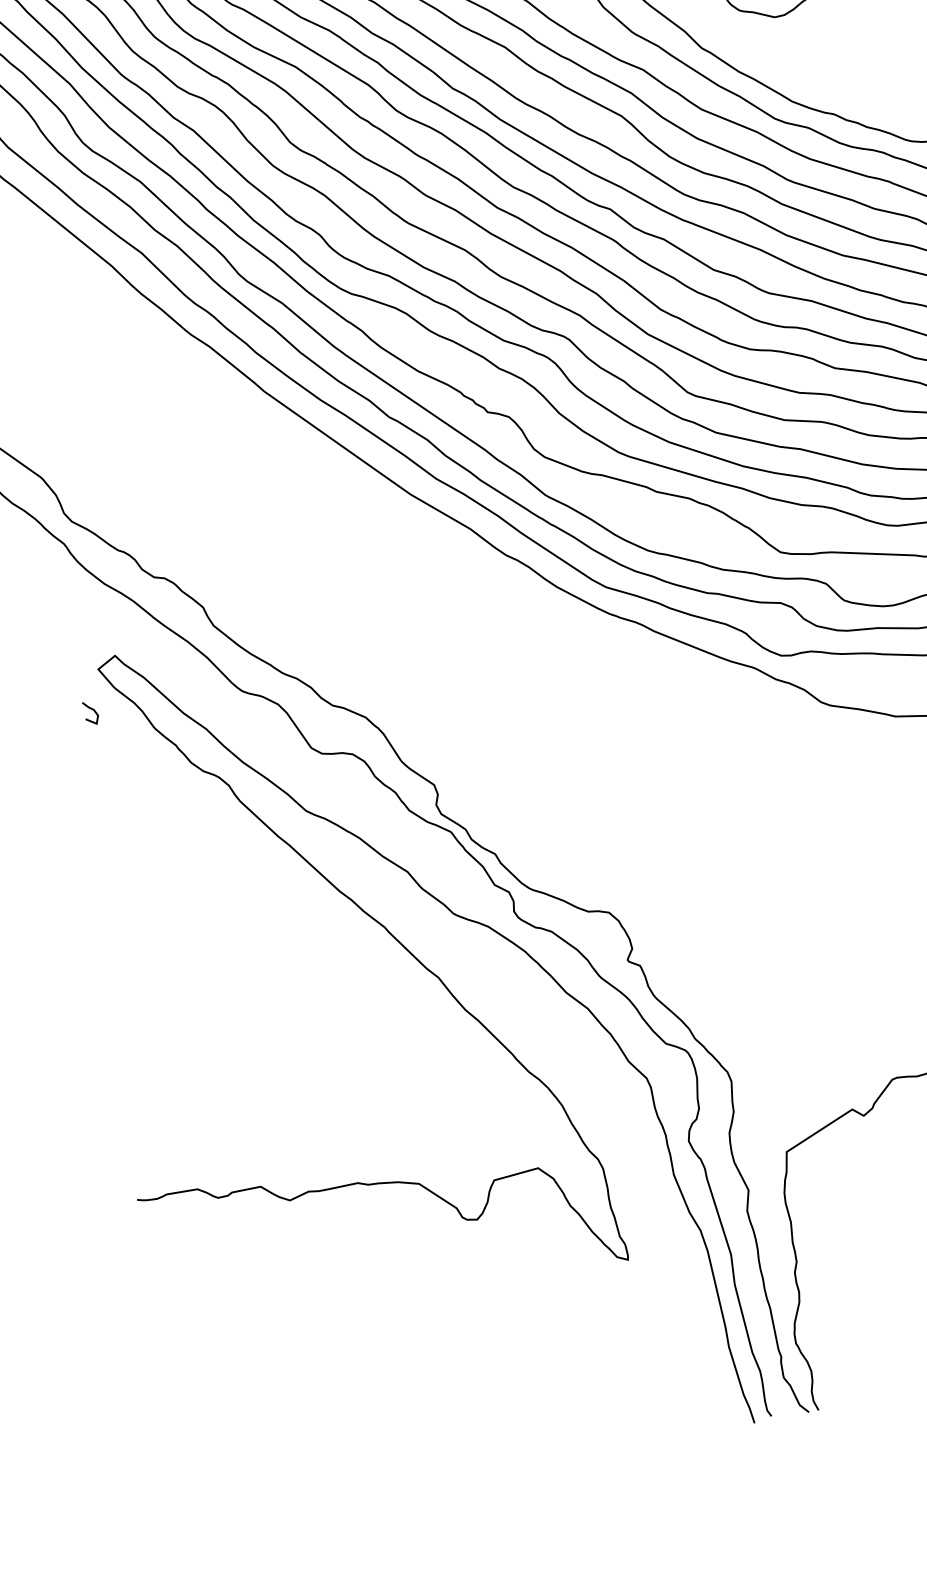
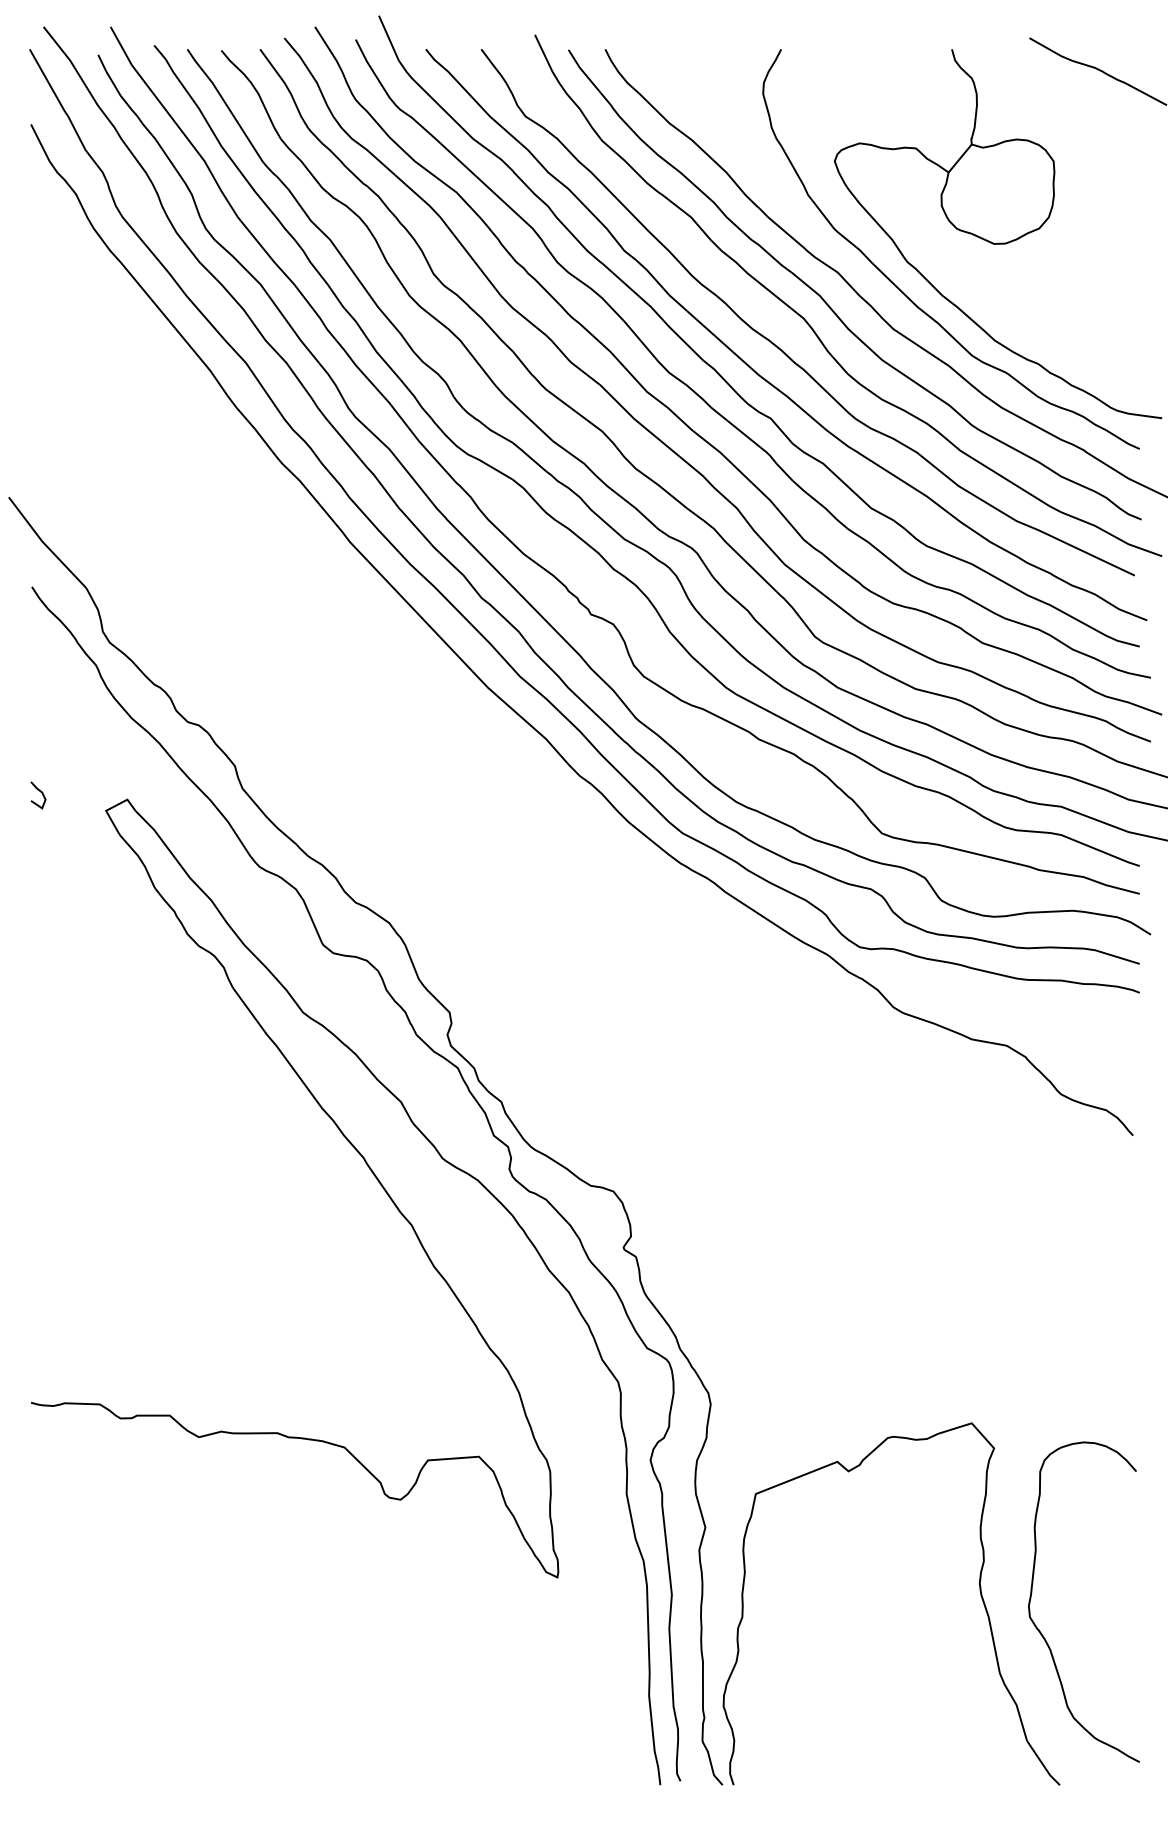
curve: (92, 710) -> (40, 792), moved

